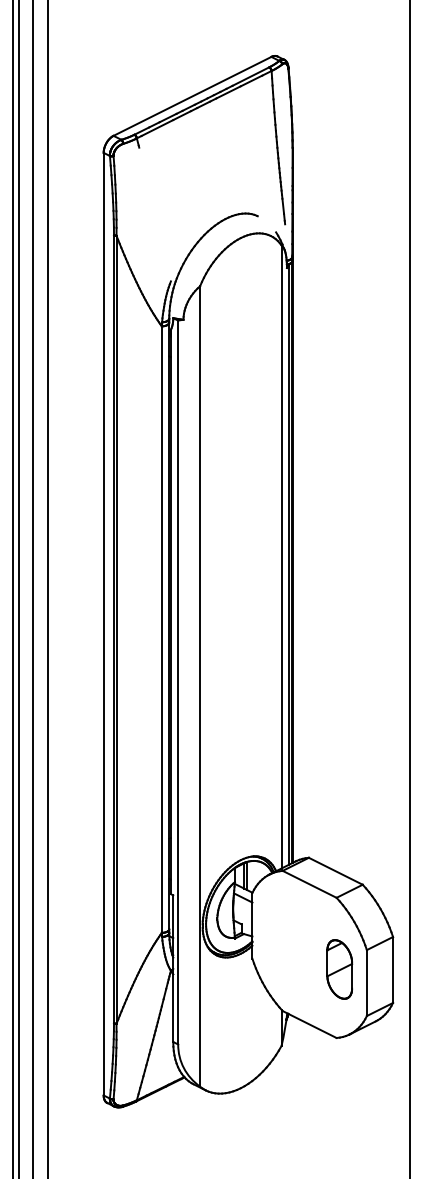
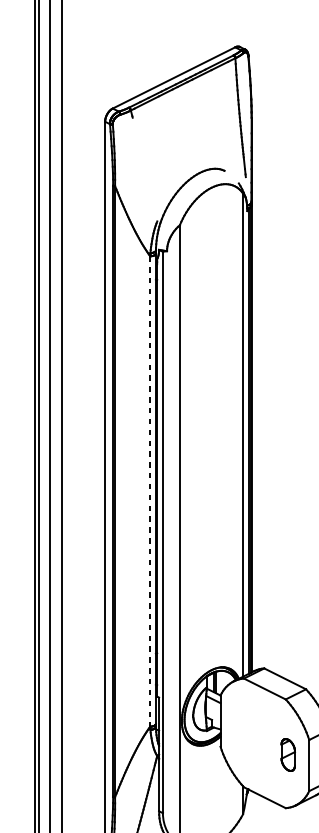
line: (161, 630) -> (149, 492), solid -> dashed
part: (339, 969) -> (288, 755), size x0.7

